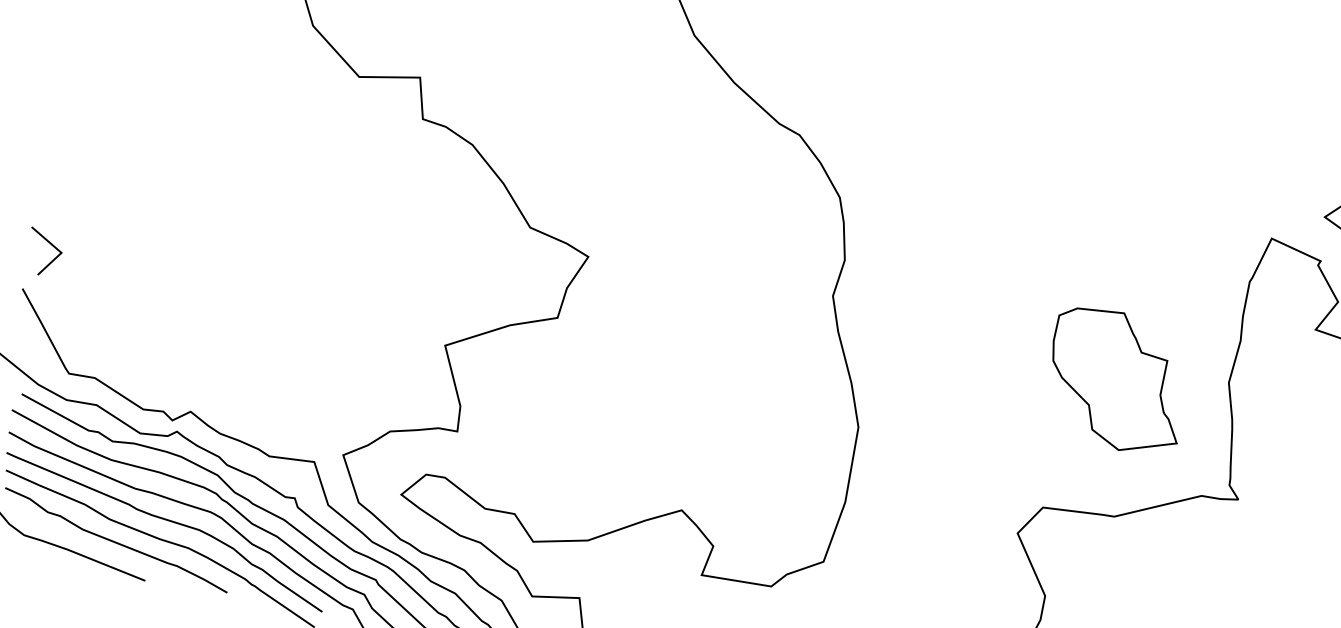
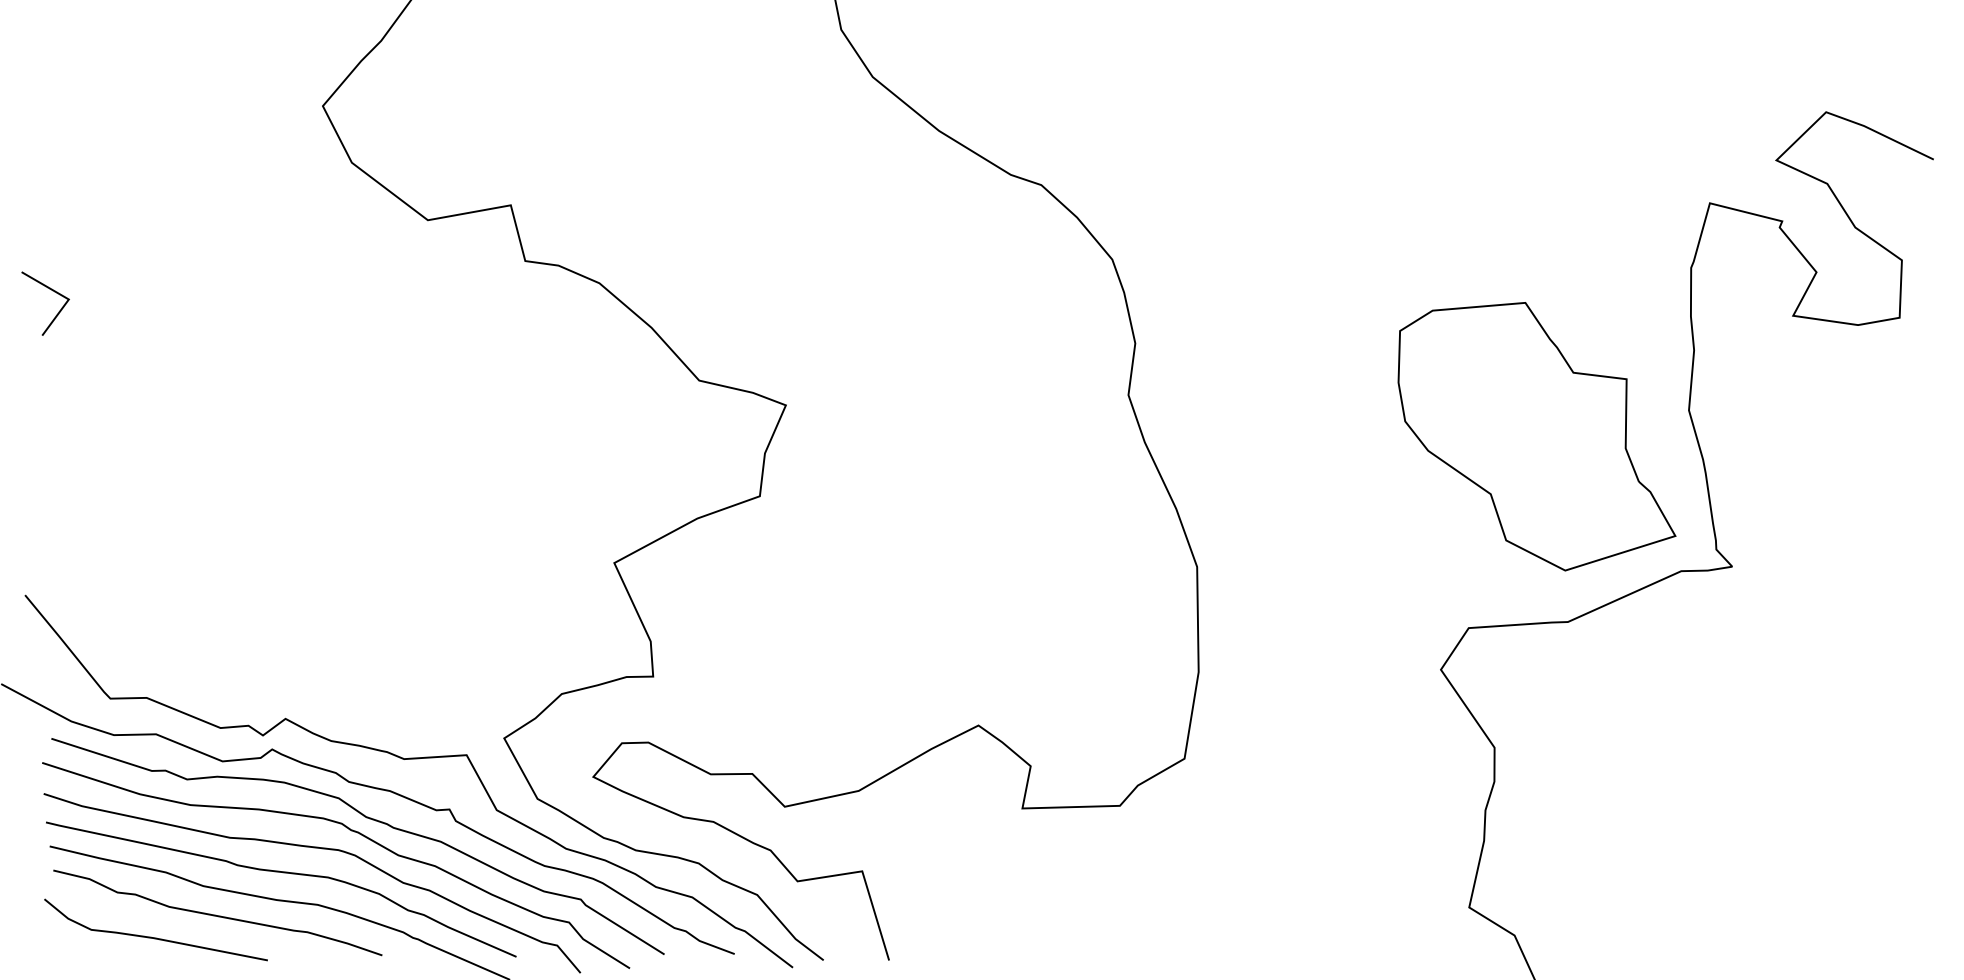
line: (50, 245) -> (52, 291), moved
part: (1117, 380) -> (1536, 436), size x1.43

